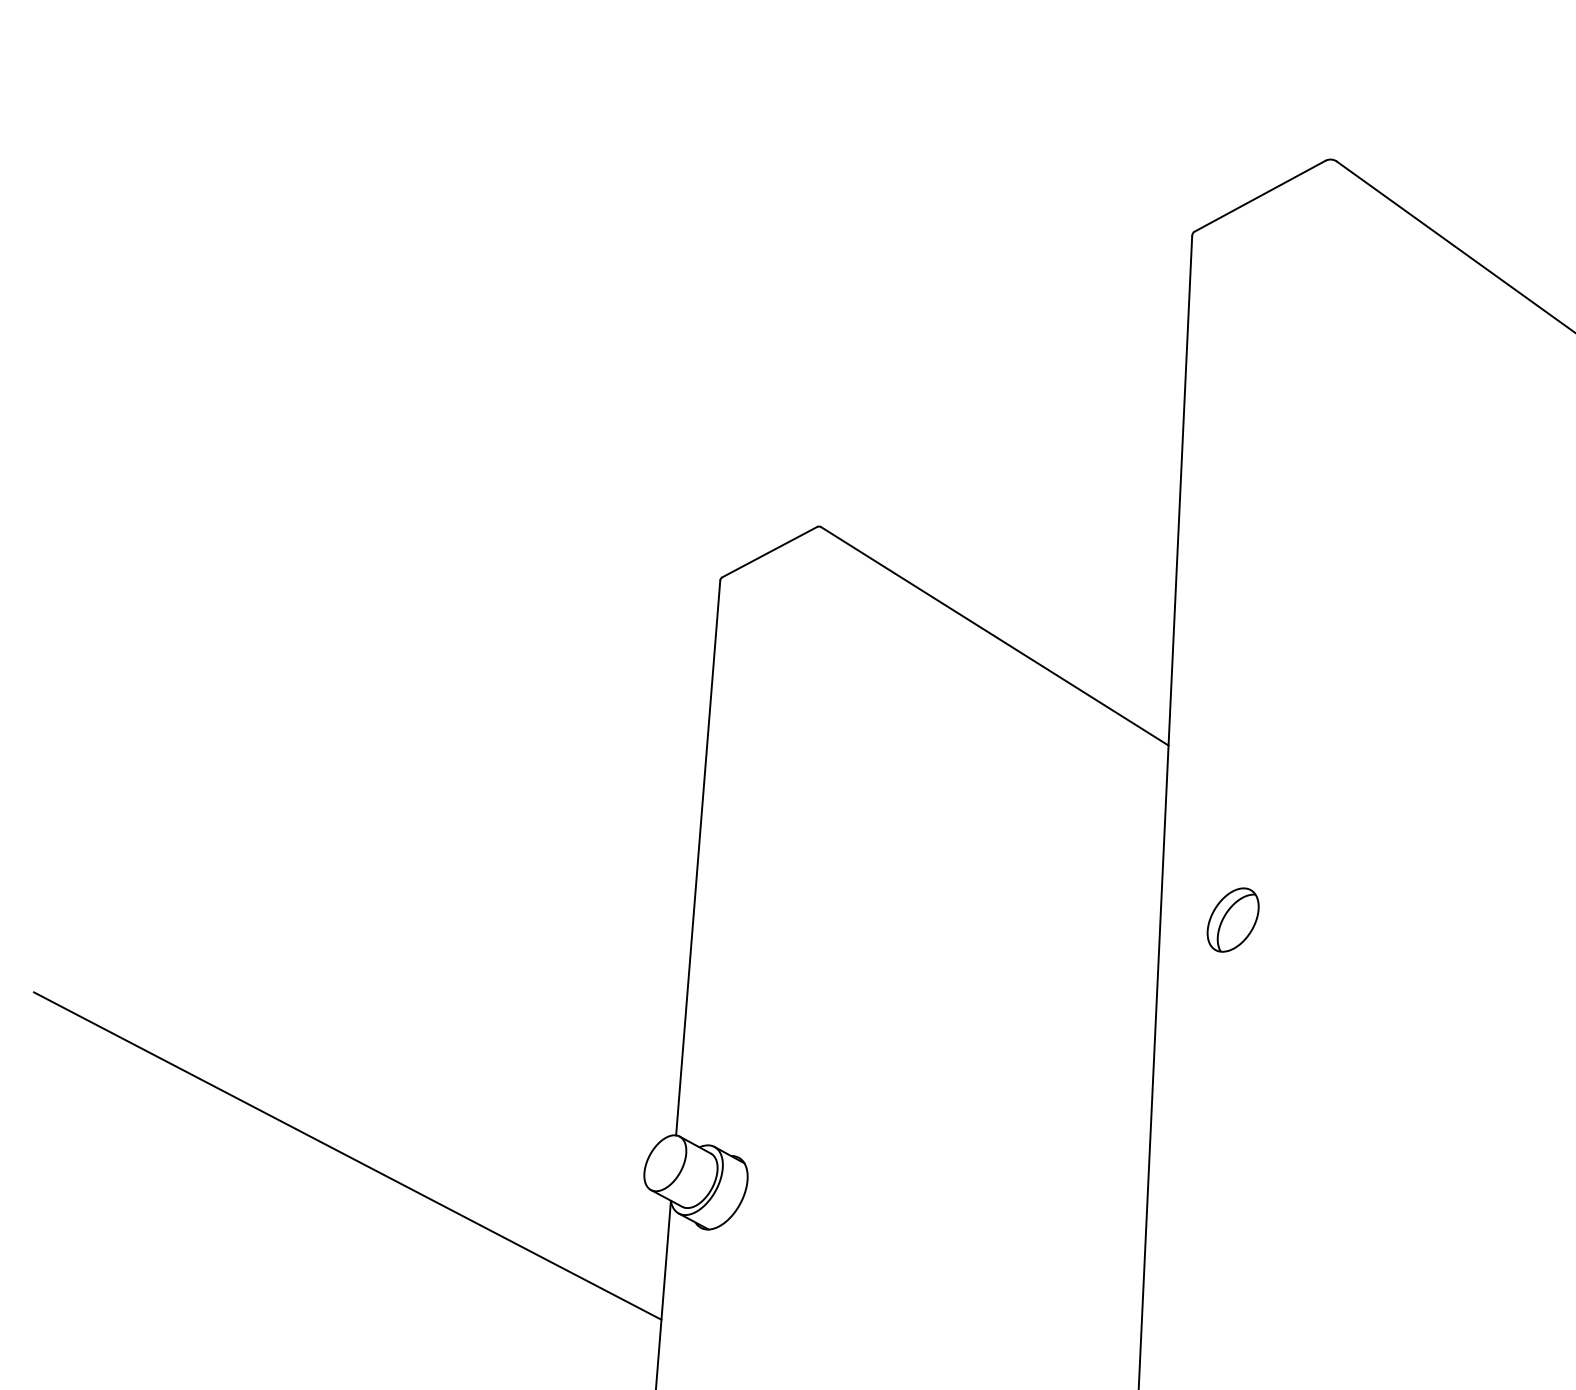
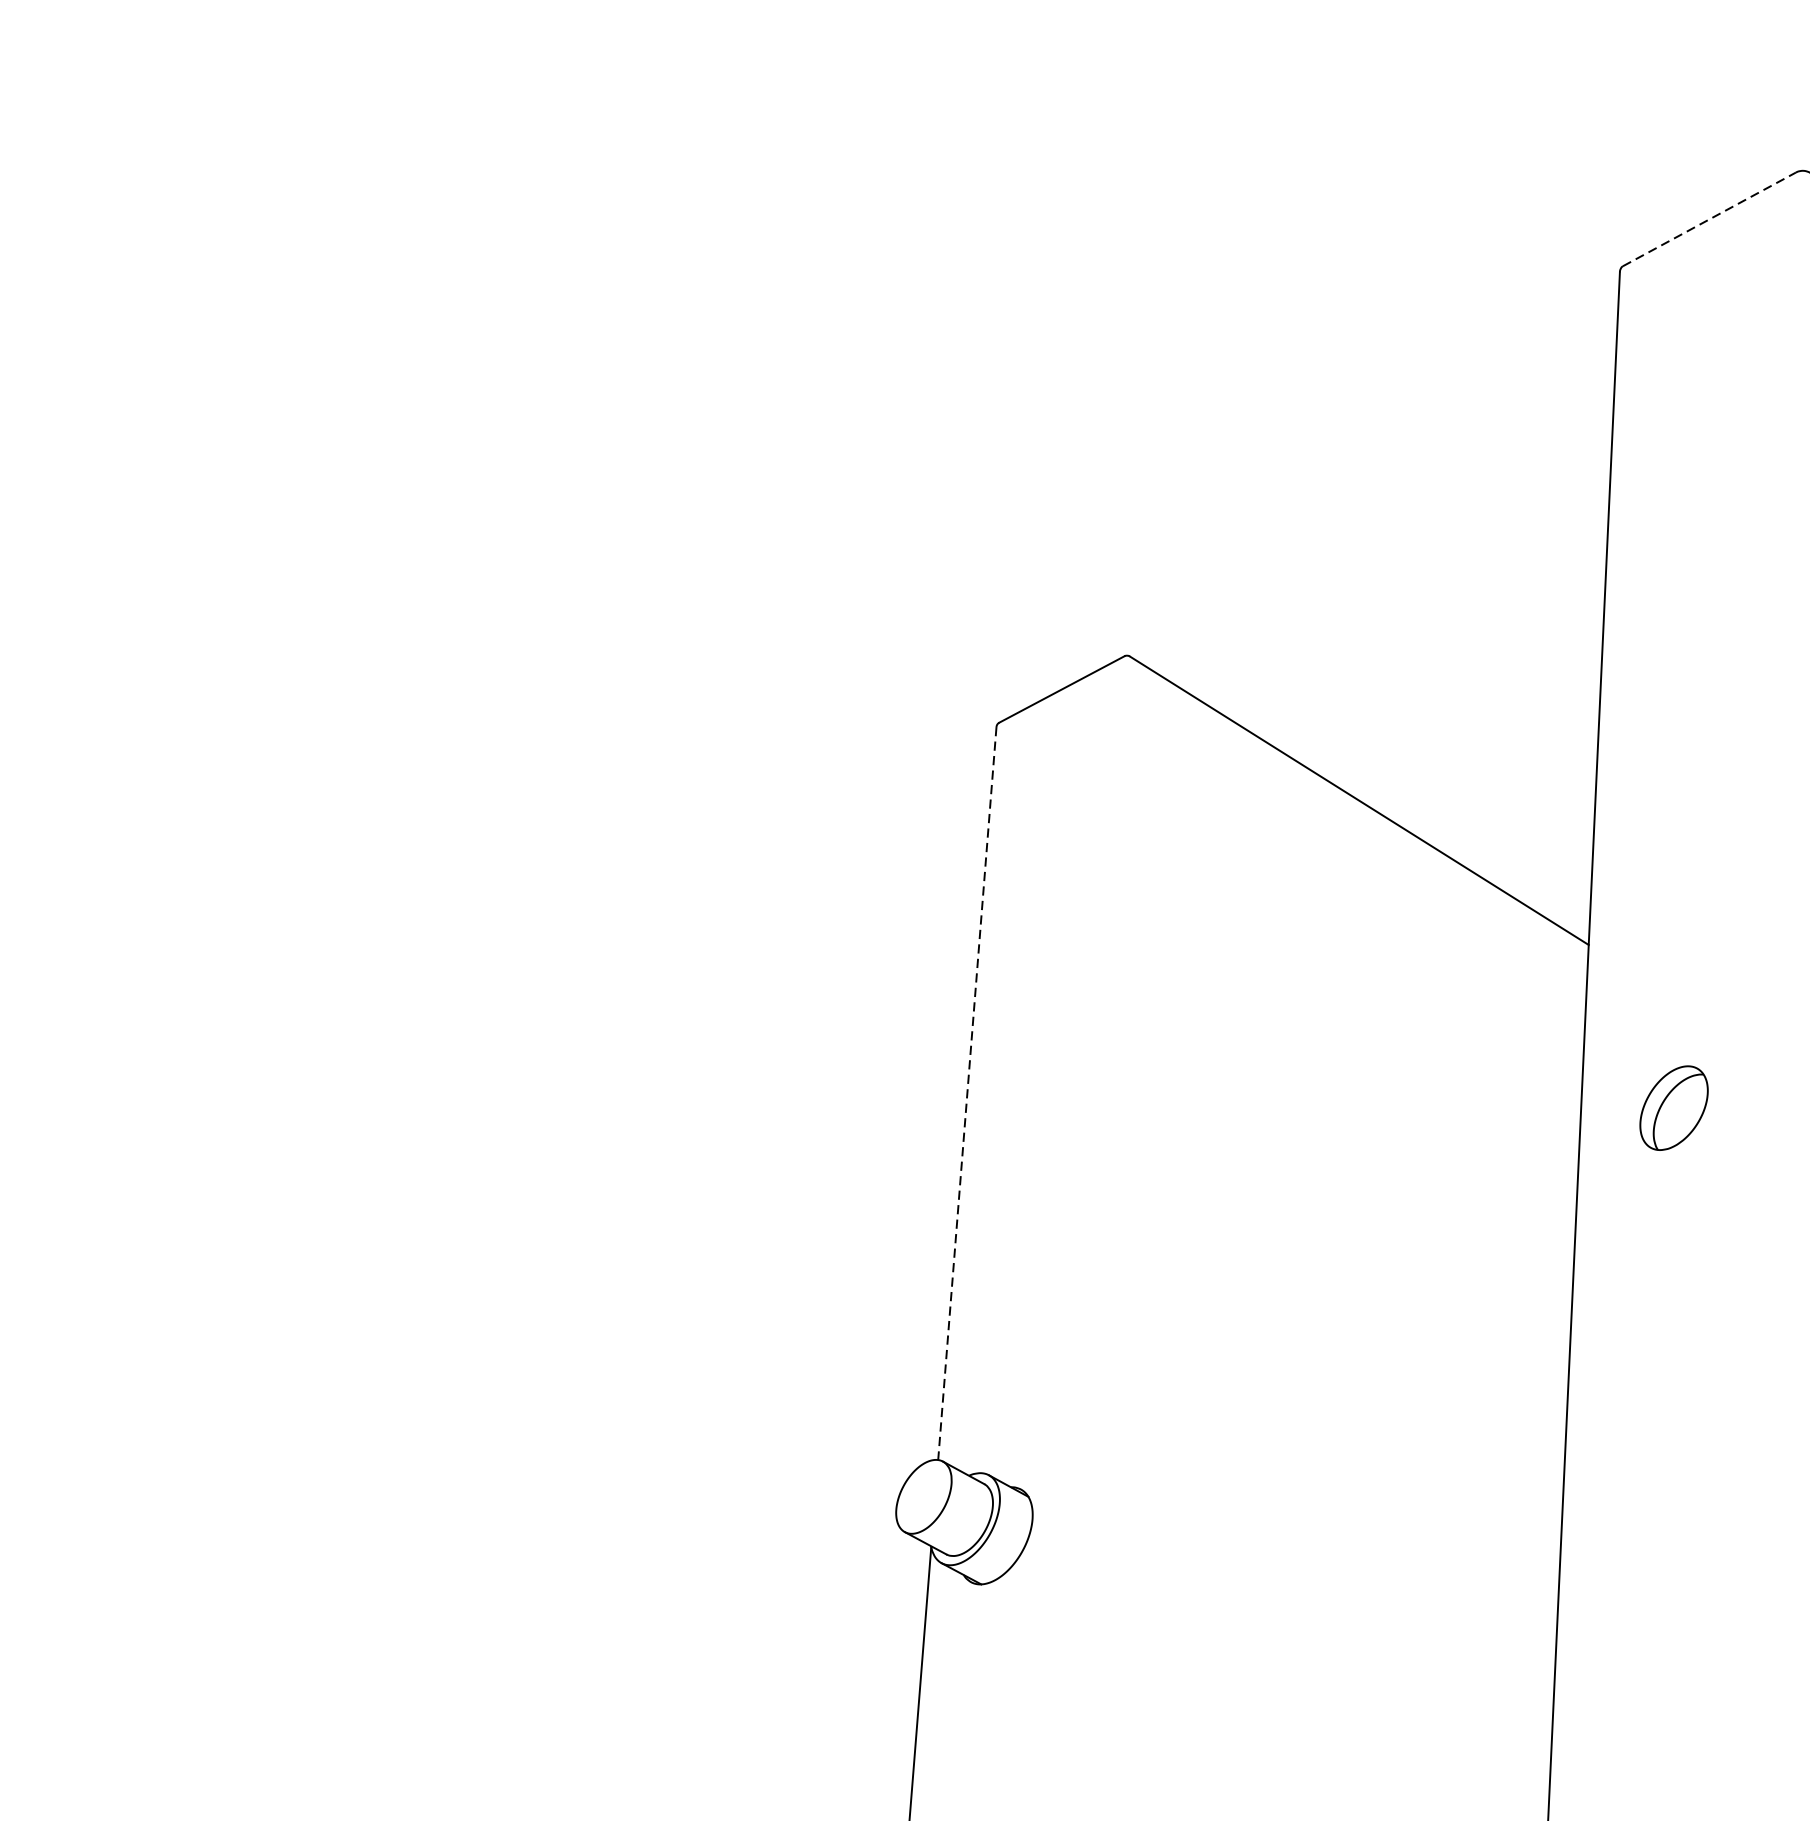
line: (1260, 196) -> (1710, 219), solid -> dashed
line: (698, 858) -> (967, 1094), solid -> dashed
part: (1232, 919) -> (1673, 1107), moved
line: (347, 1155) -> (504, 1486), removed

